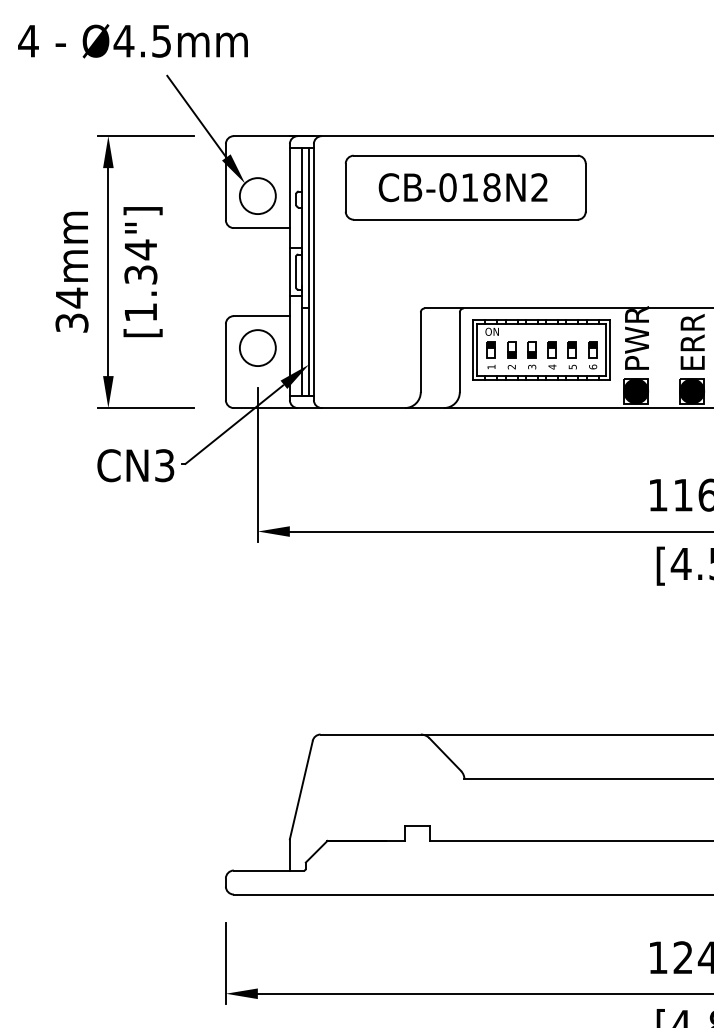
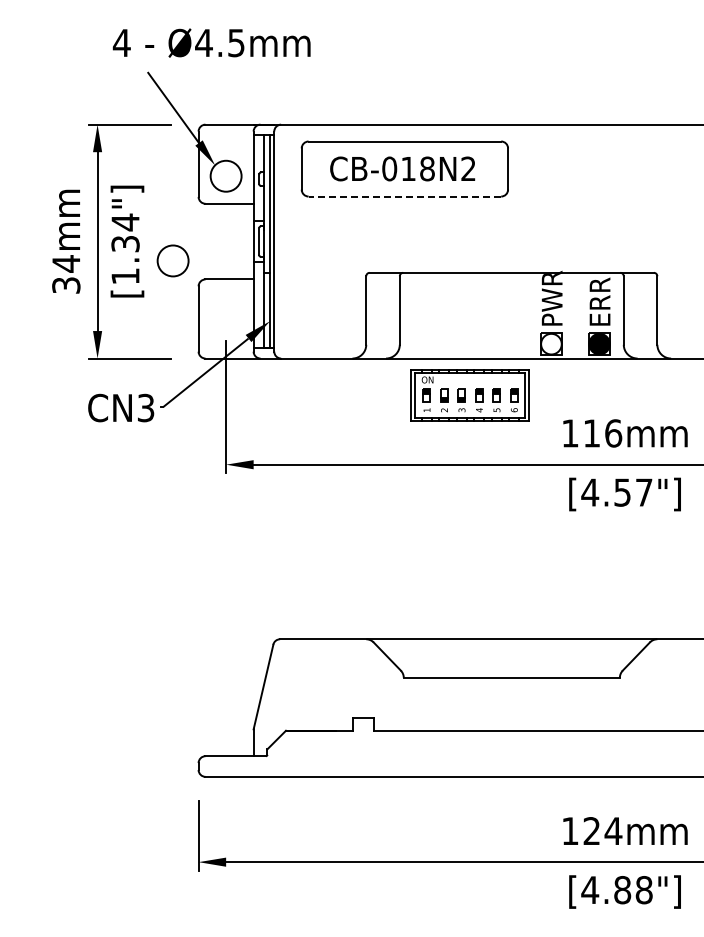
text: (132, 40) -> (211, 42), moved
line: (465, 219) -> (404, 196), solid -> dashed
circle: (257, 347) -> (172, 260), moved
part: (540, 349) -> (469, 395), moved
fill: (636, 390) -> (551, 343), removed

